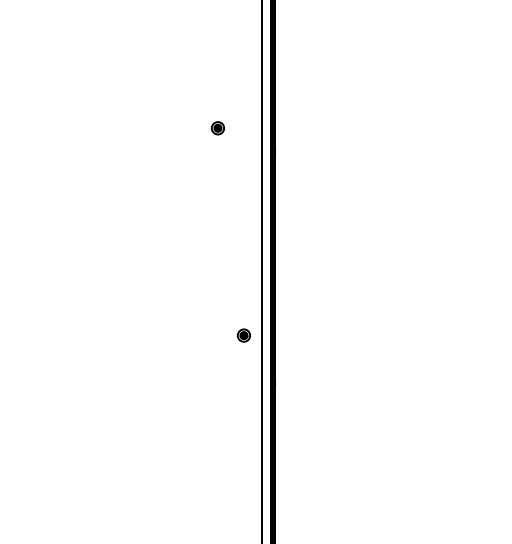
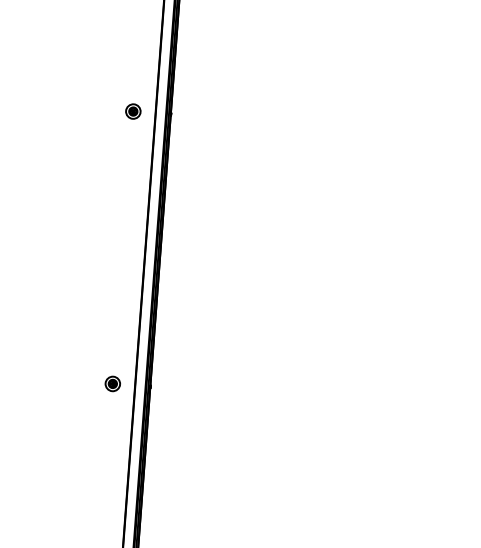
part: (217, 128) -> (132, 111), moved
part: (243, 335) -> (112, 383), moved

